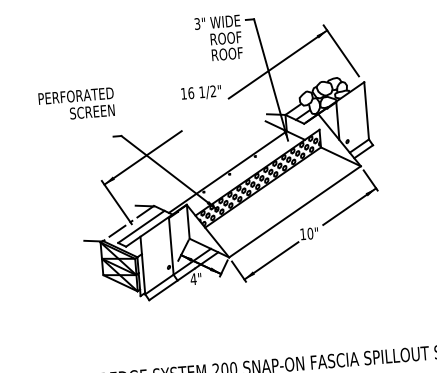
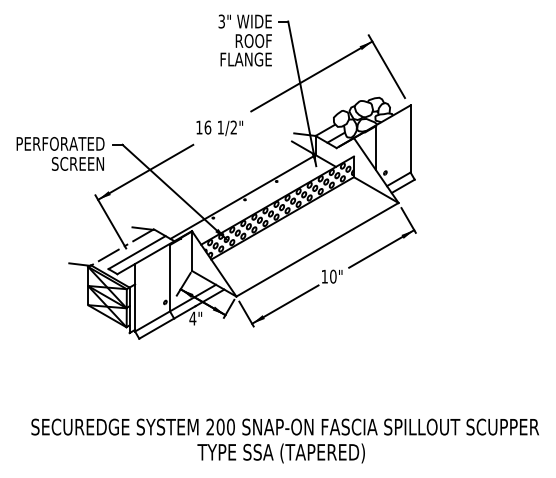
text: (220, 54) -> (245, 59), ROOF -> FLANGE
text: (201, 93) -> (219, 128), moved
text: (76, 104) -> (60, 153), moved

